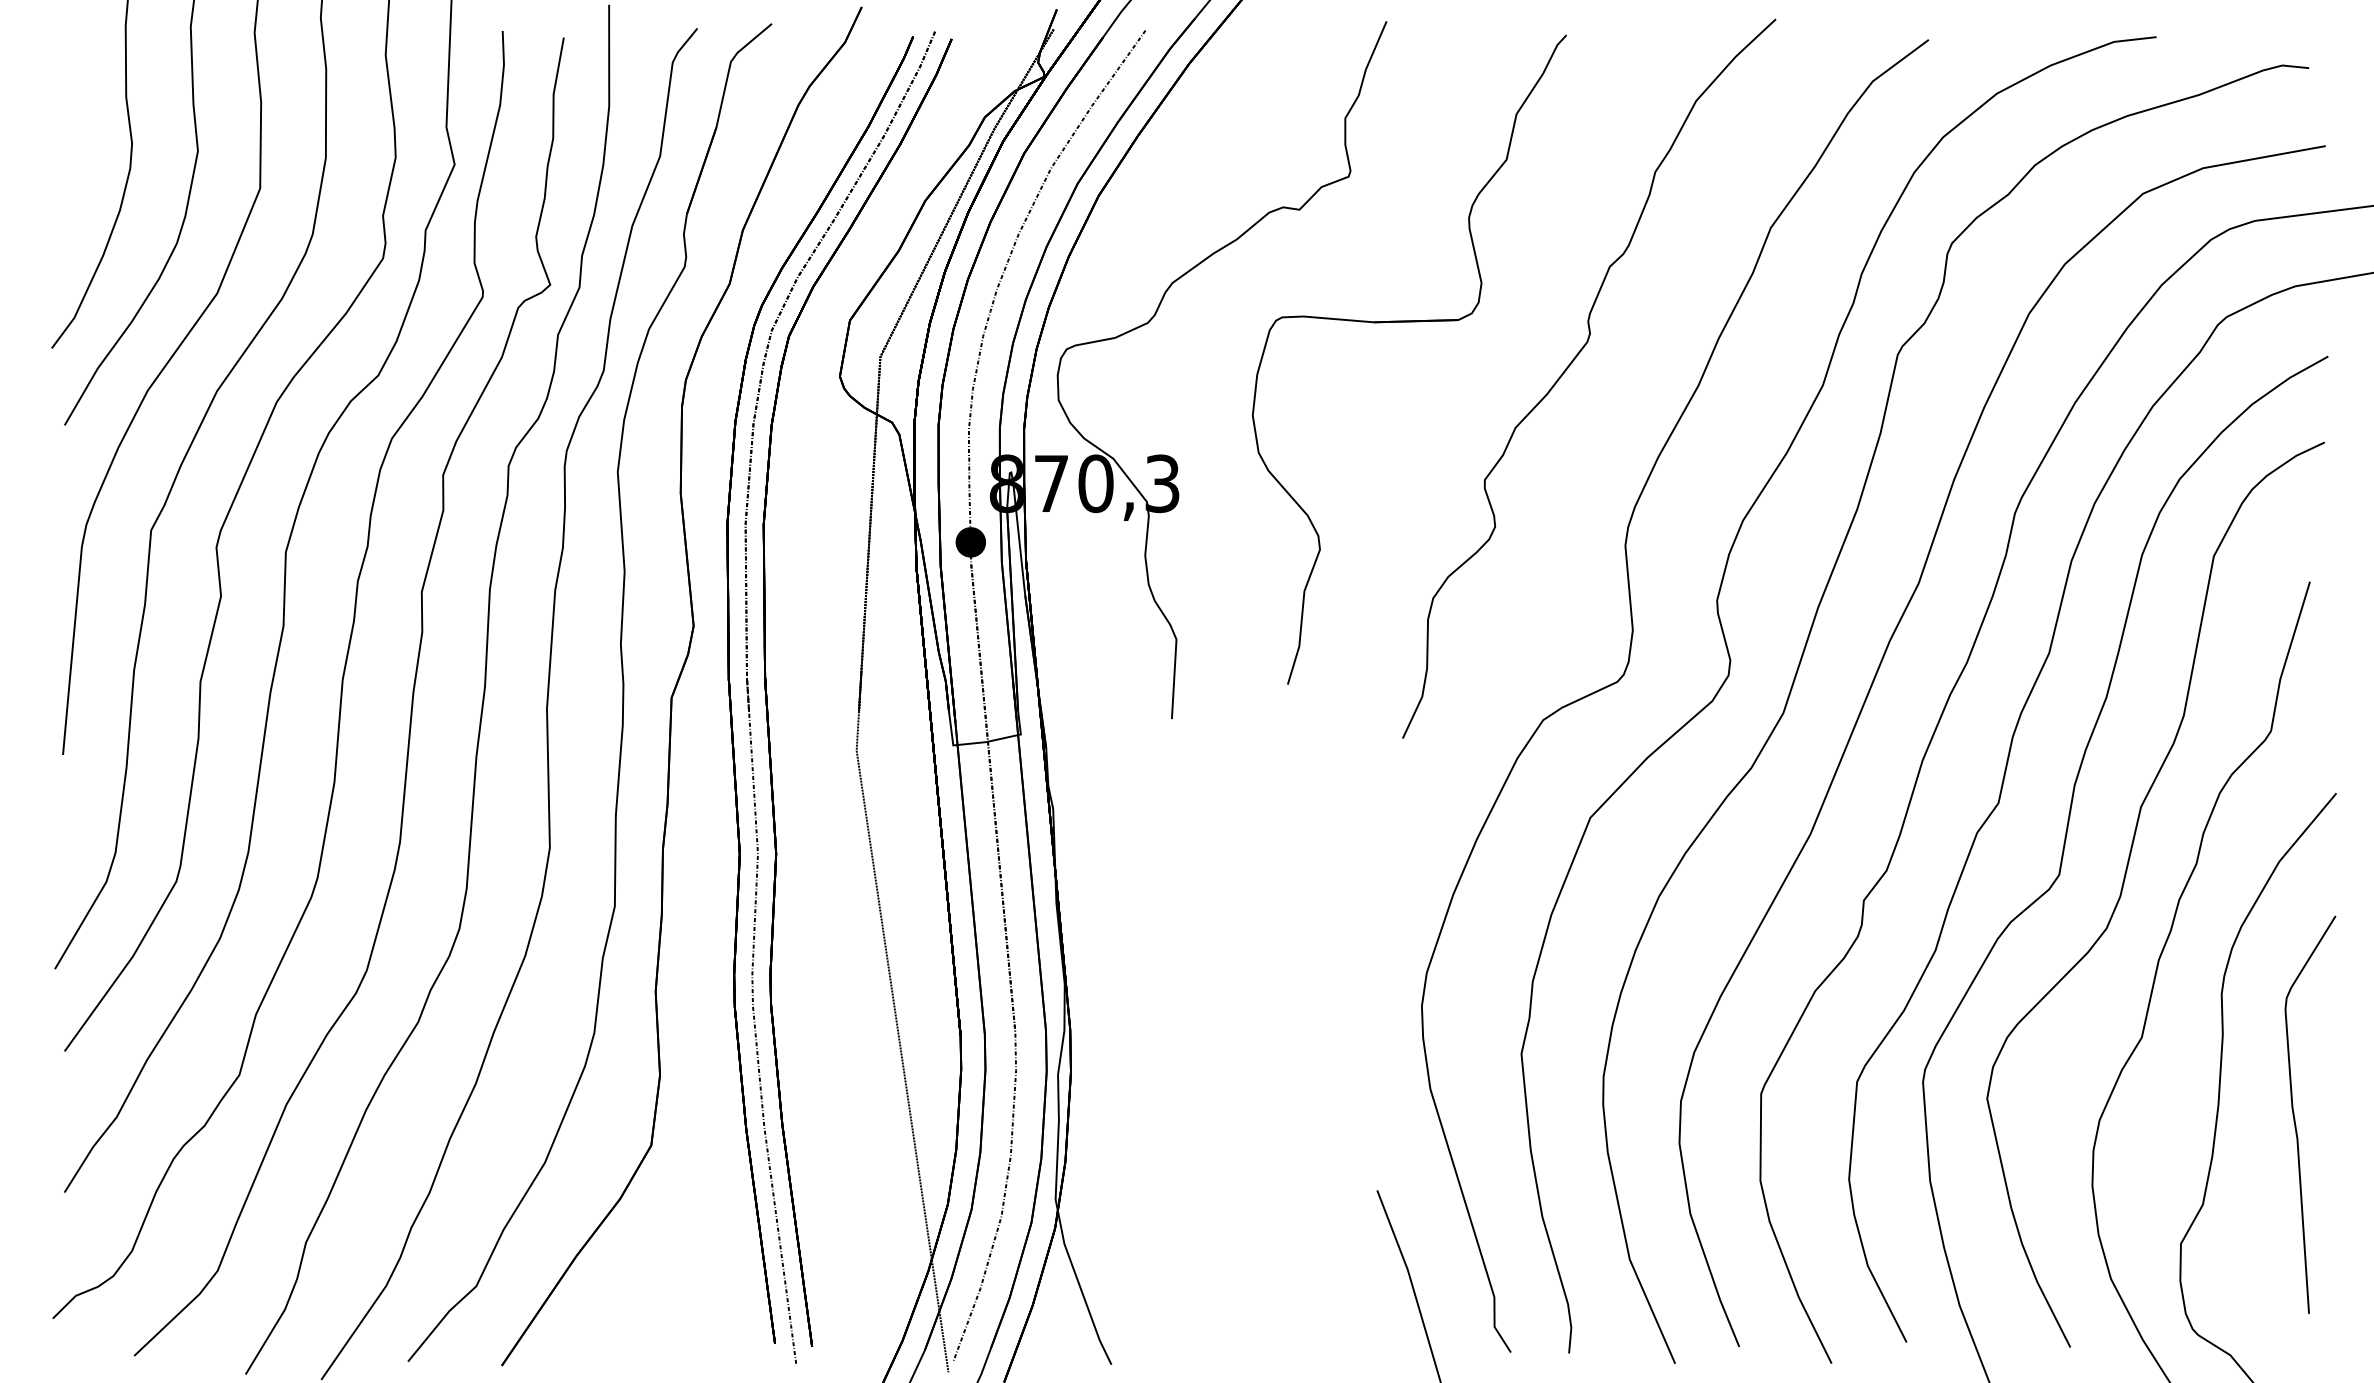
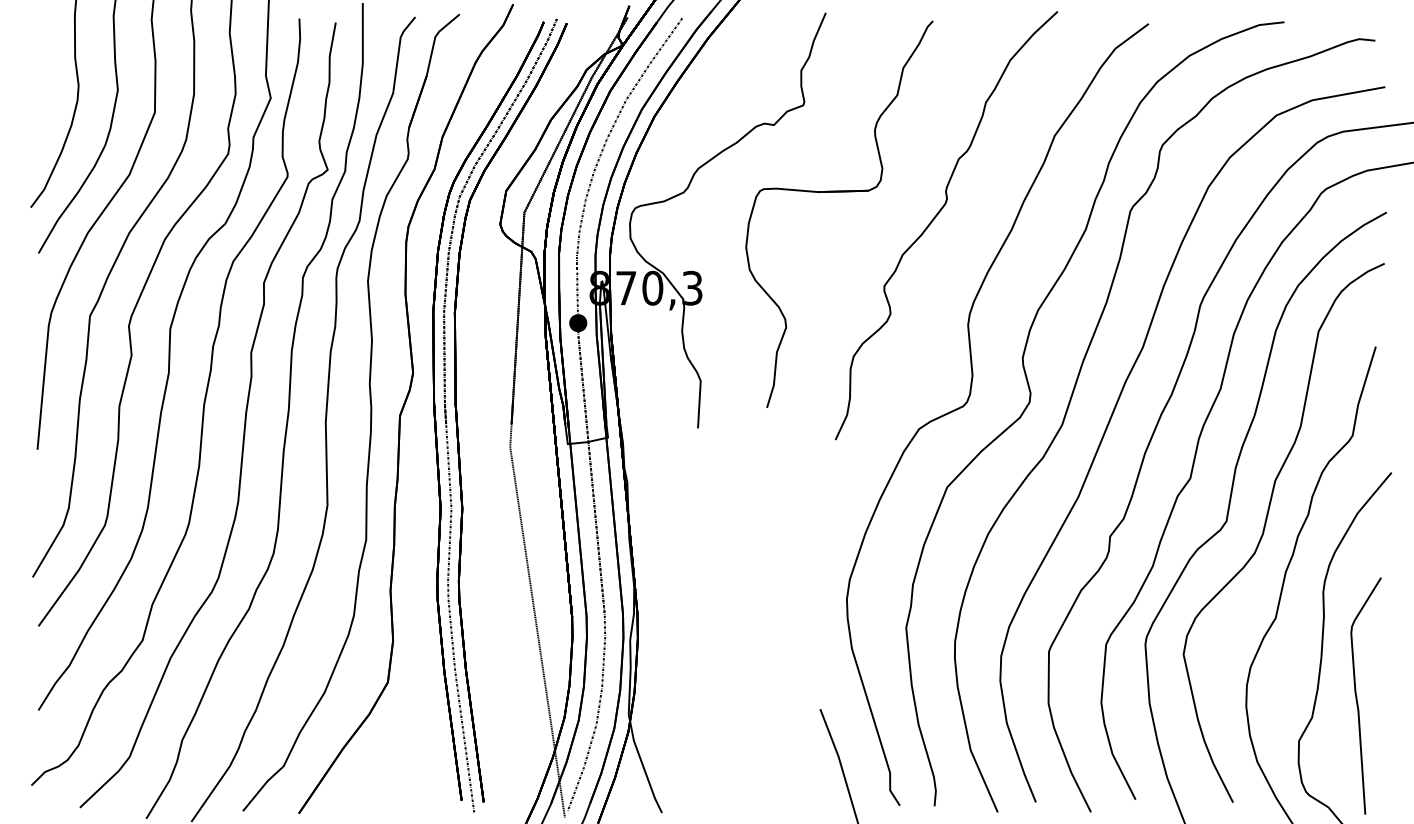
curve: (2295, 1115) -> (1357, 696), moved

